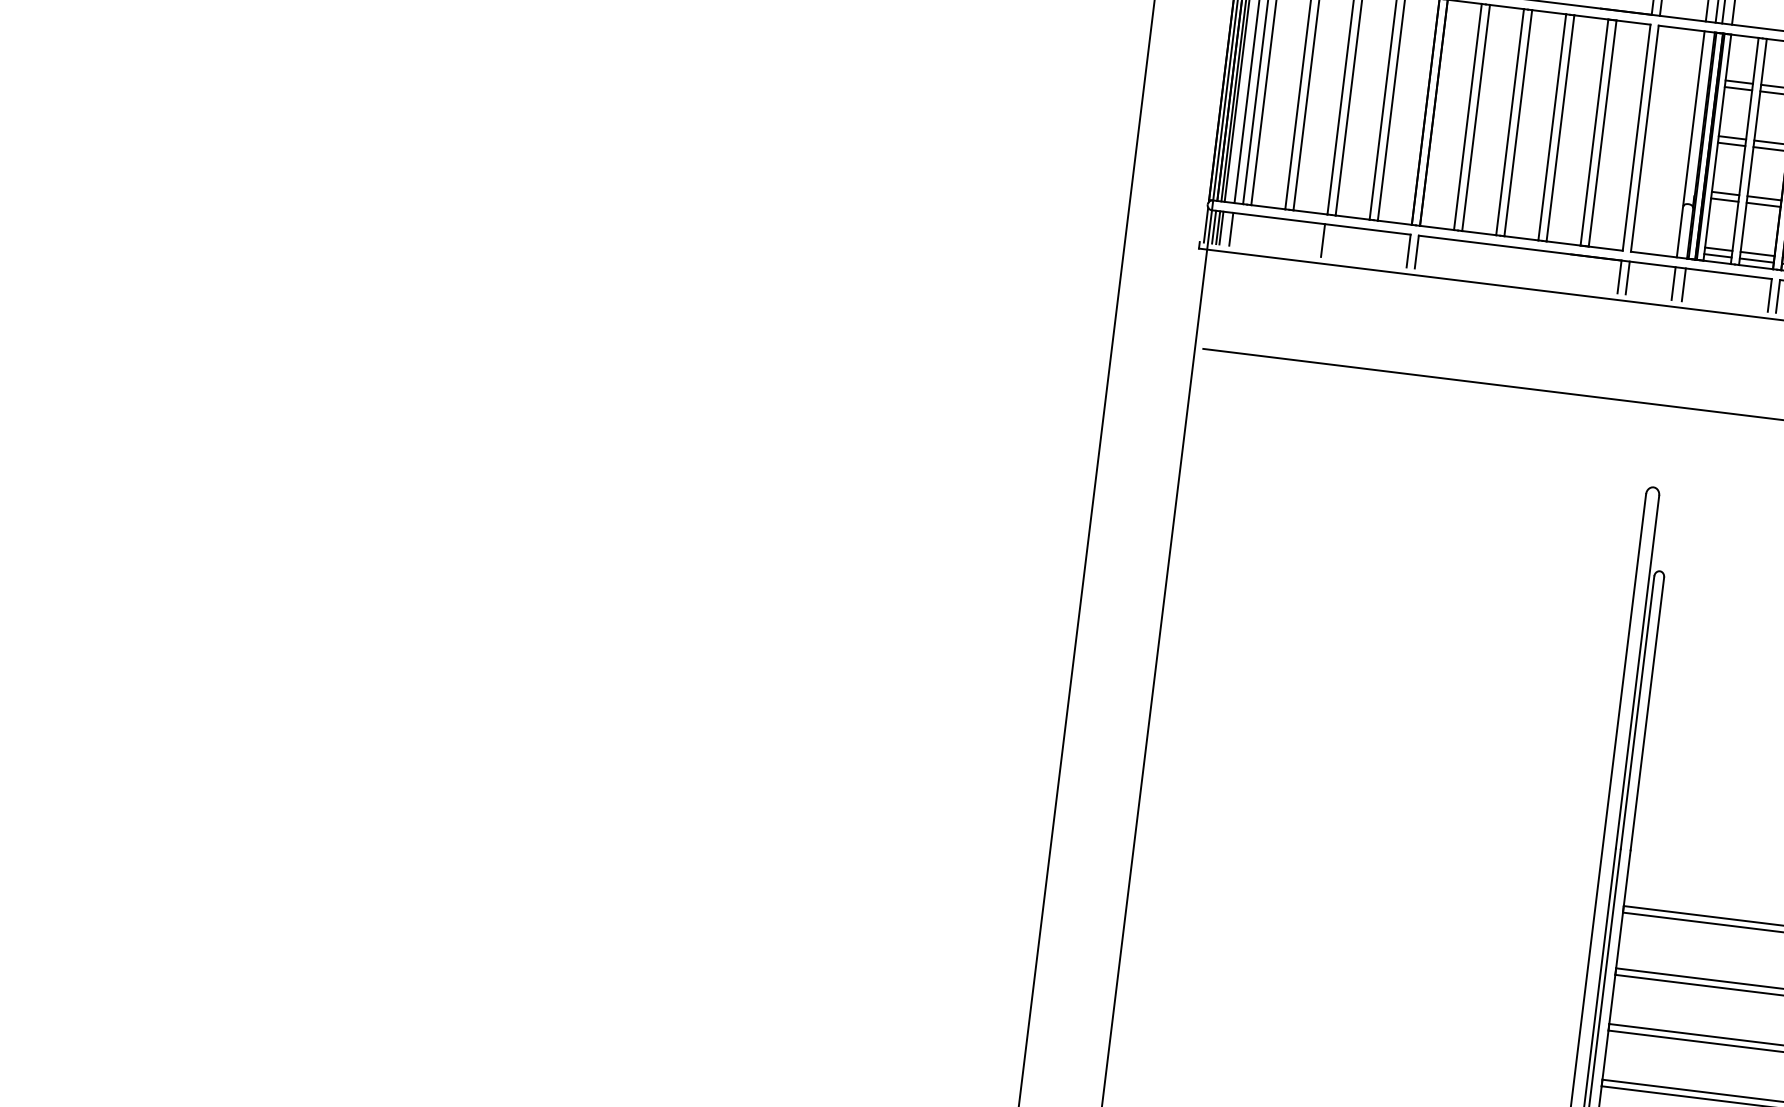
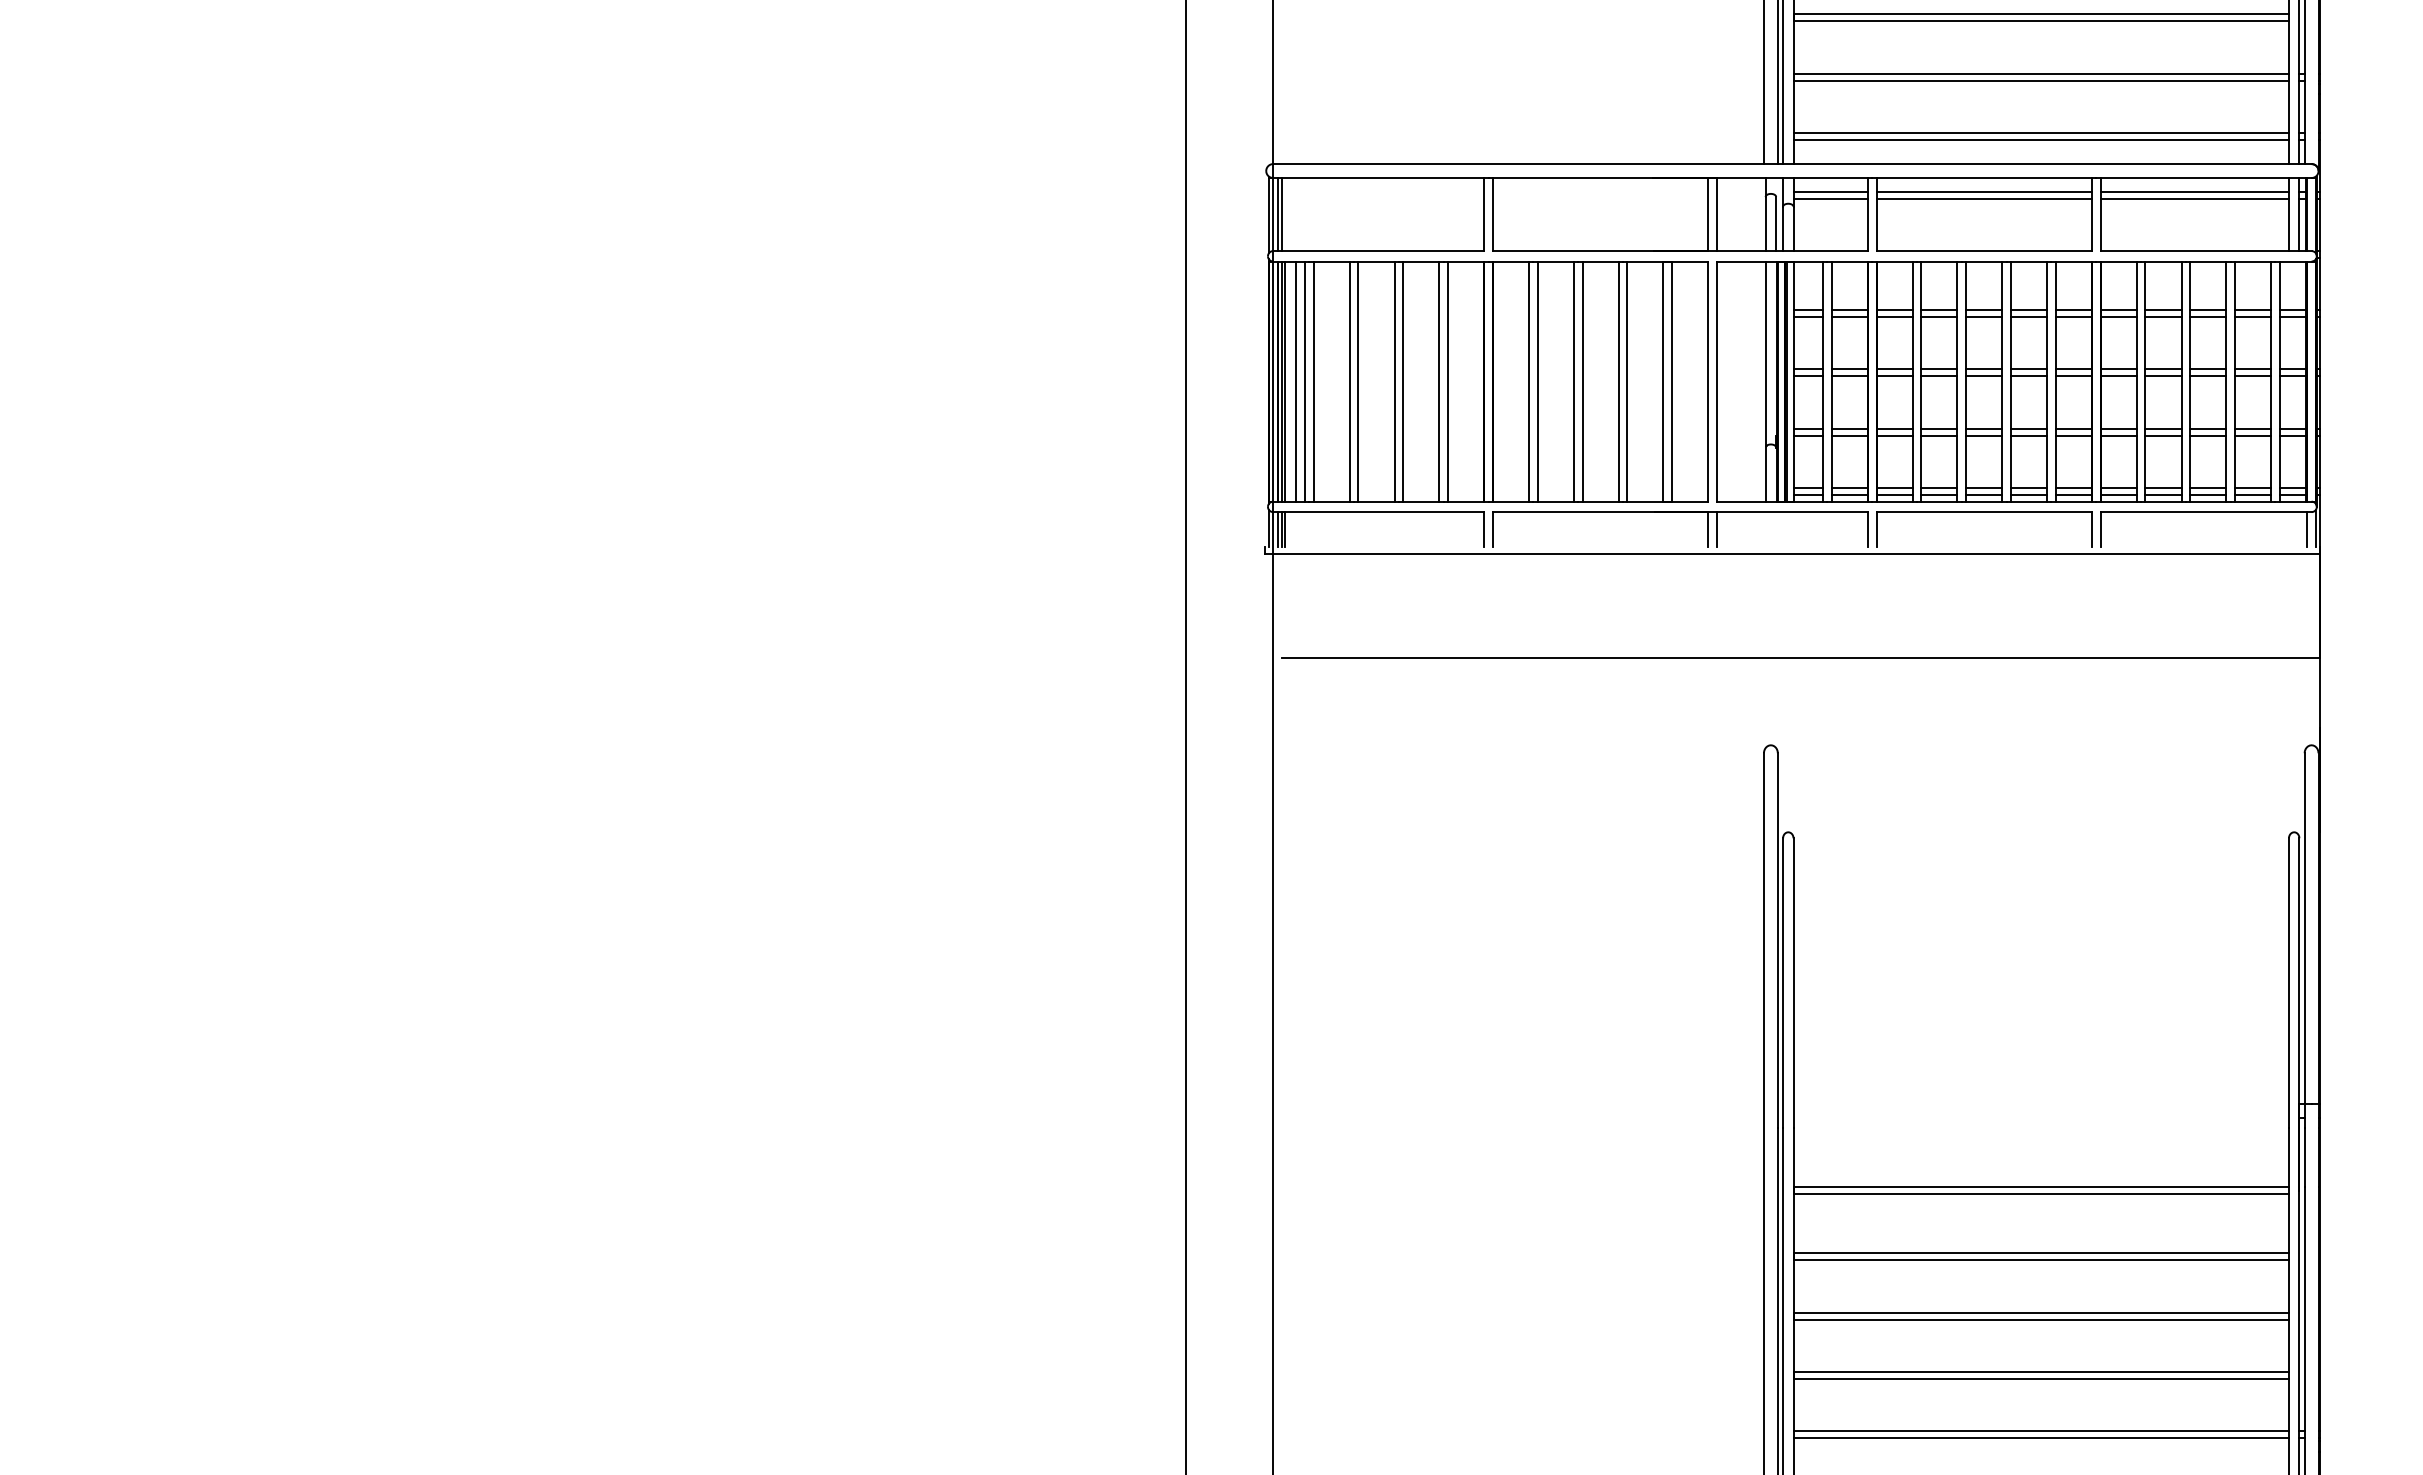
line: (1230, 229) -> (1295, 529), removed
line: (1323, 240) -> (1393, 529), removed
line: (1673, 283) -> (1765, 529), removed
line: (1683, 284) -> (1776, 529), removed

